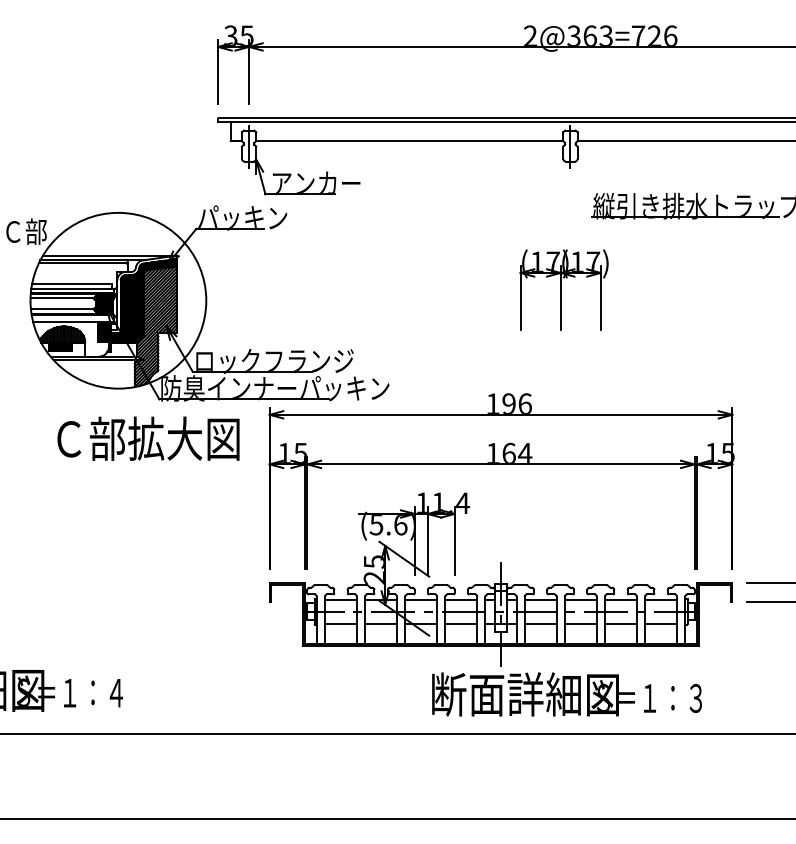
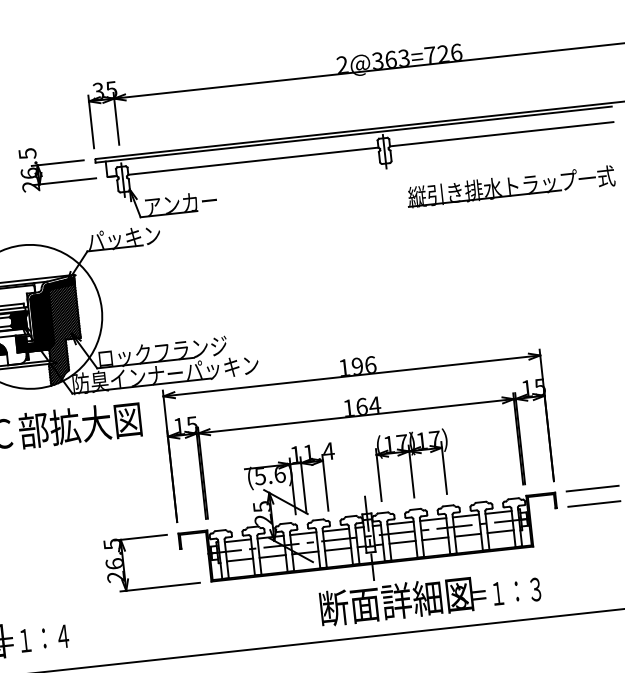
part: (171, 122) -> (57, 167), added
part: (563, 289) -> (413, 464), moved
part: (233, 583) -> (149, 536), added

